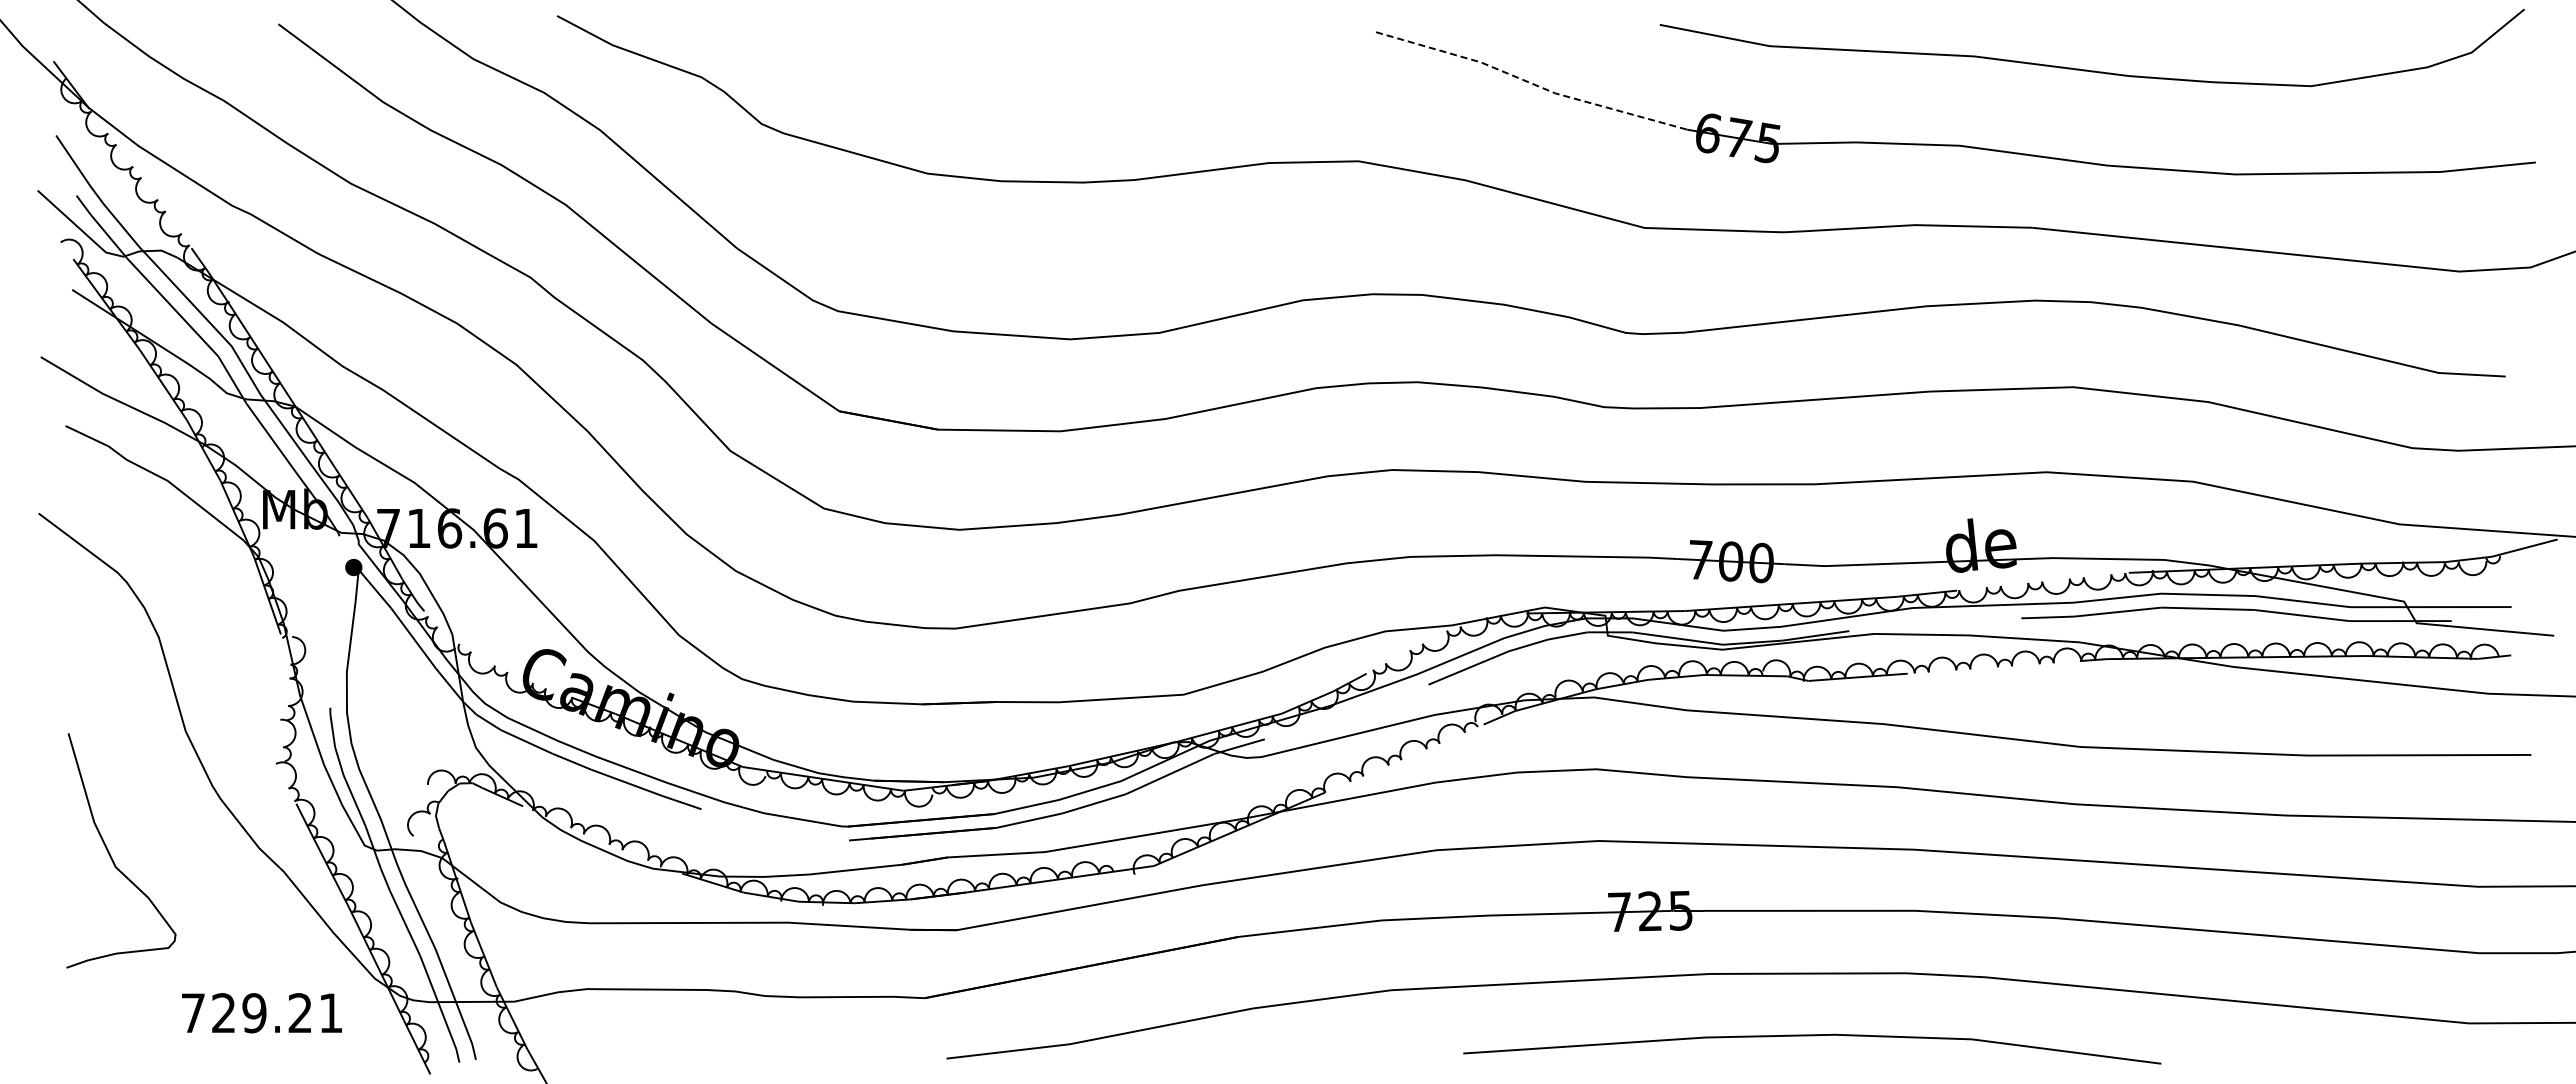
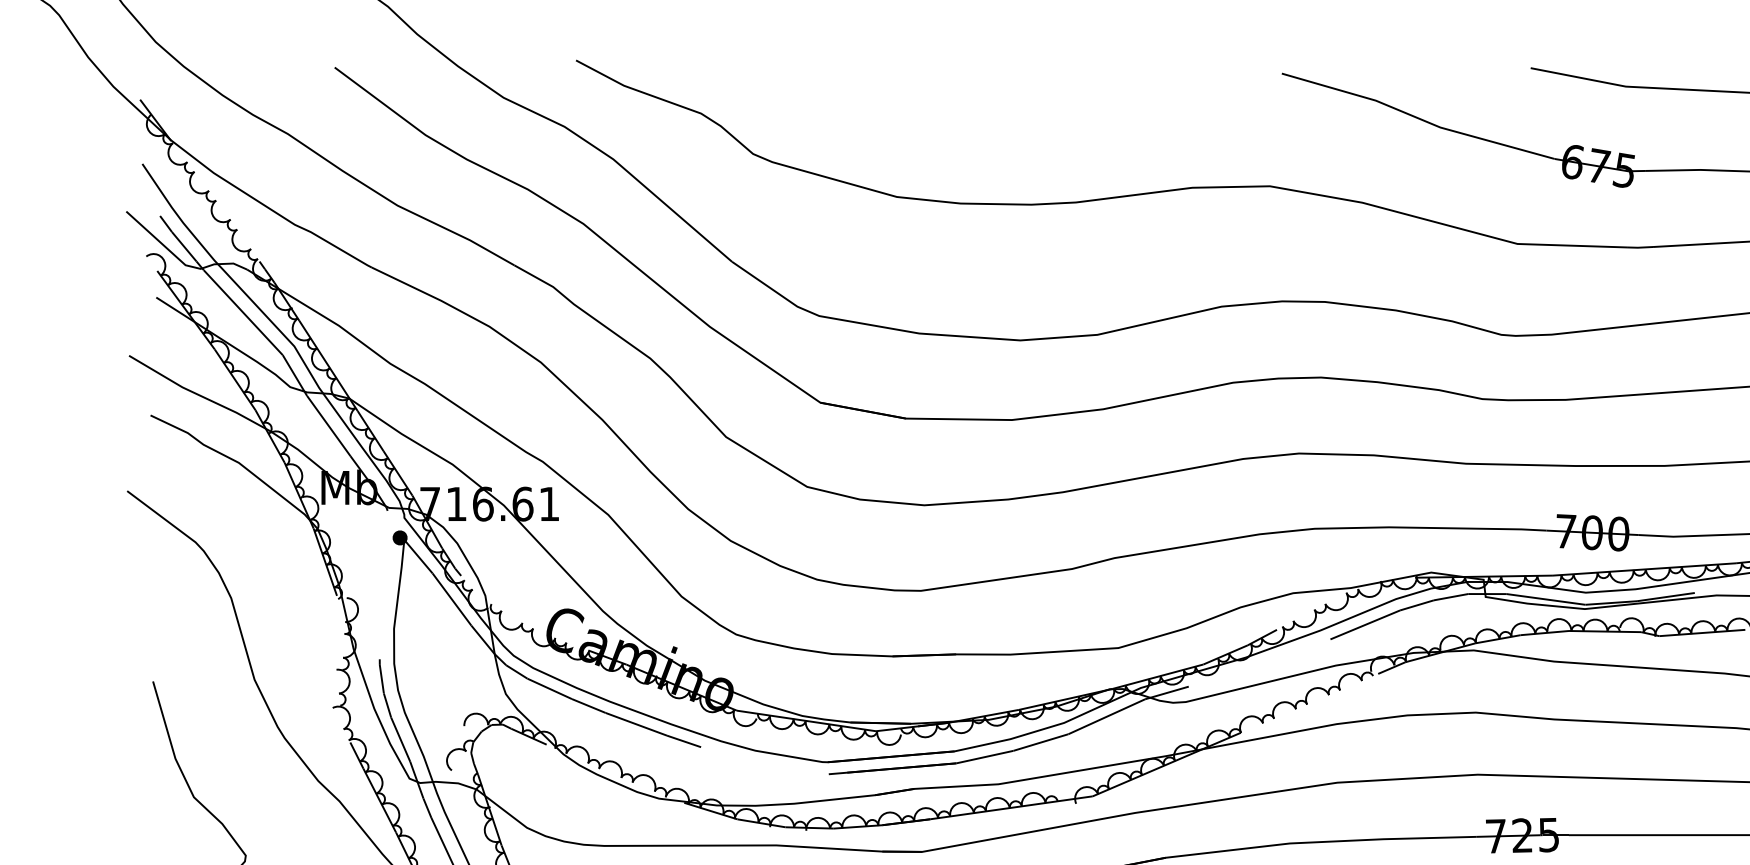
line: (1528, 82) -> (1417, 118), dashed -> solid

